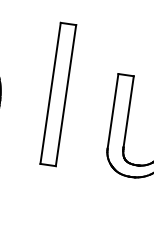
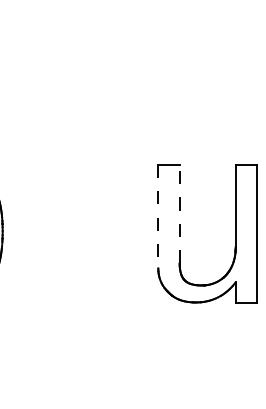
part: (58, 93) -> (80, 203), removed
line: (113, 111) -> (158, 216), solid -> dashed
line: (128, 111) -> (179, 213), solid -> dashed

